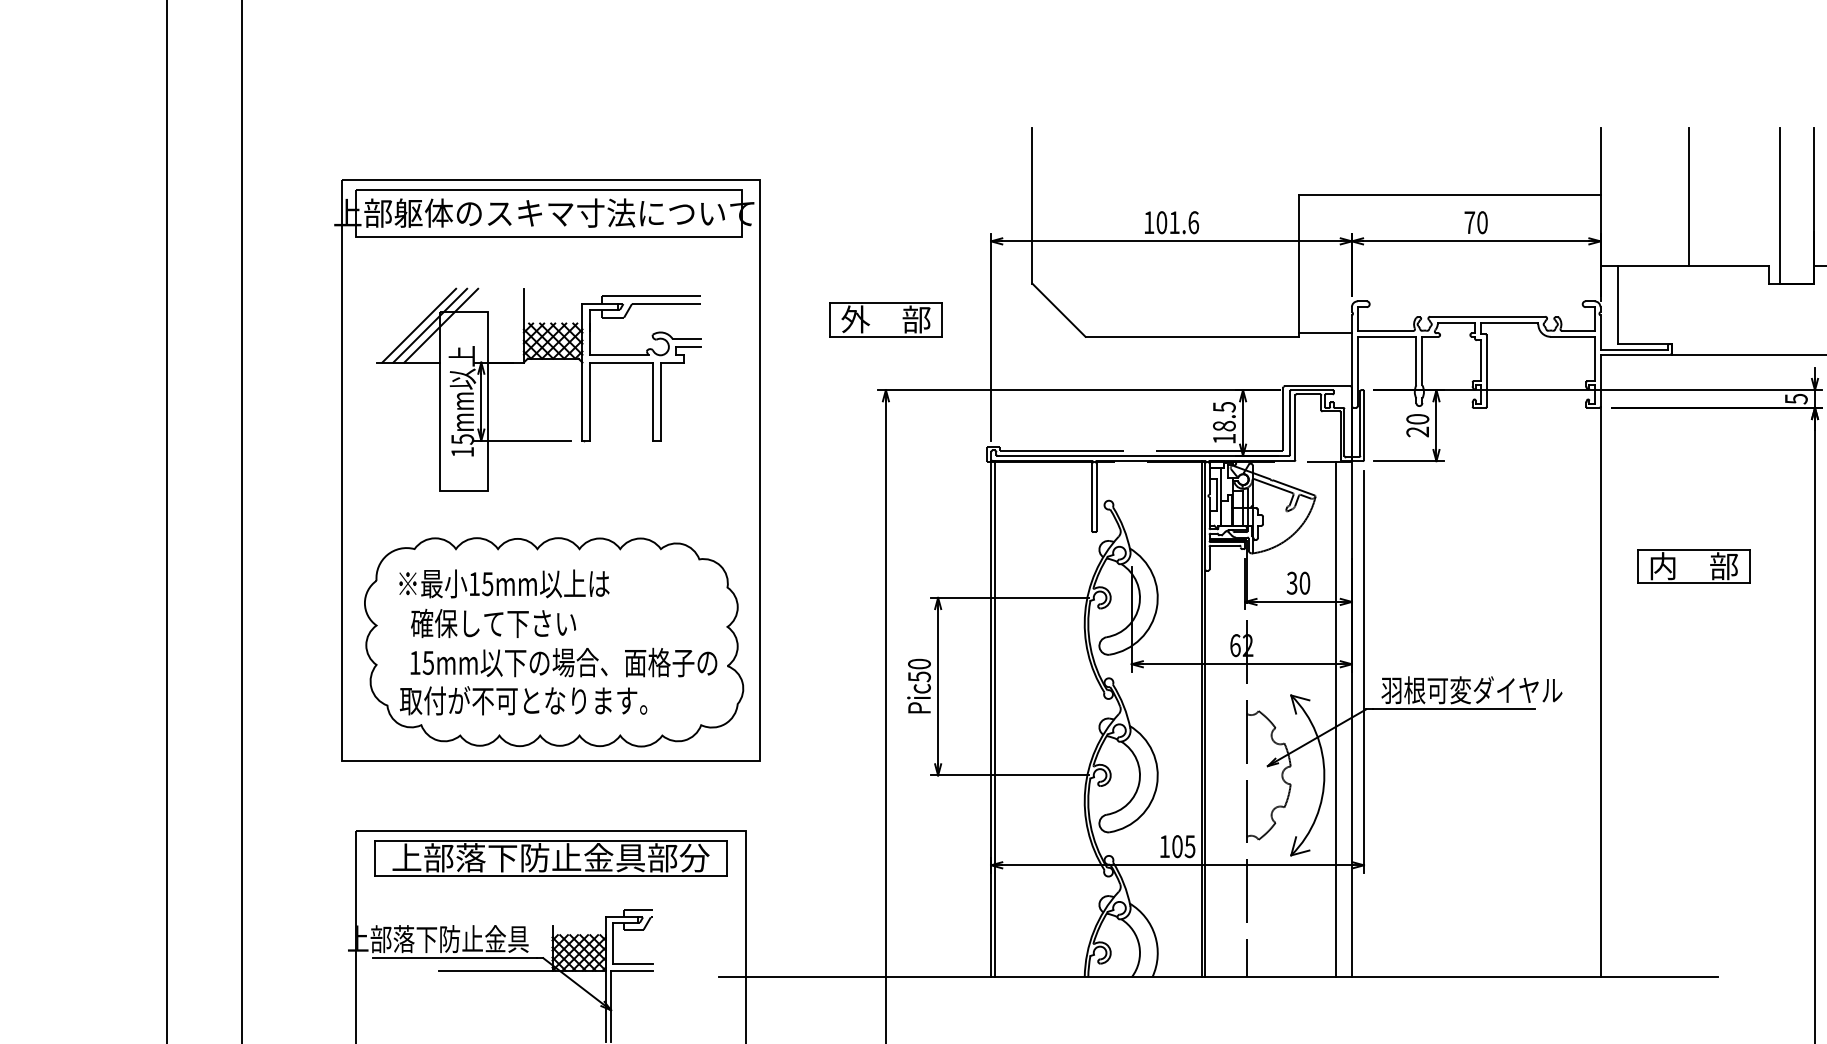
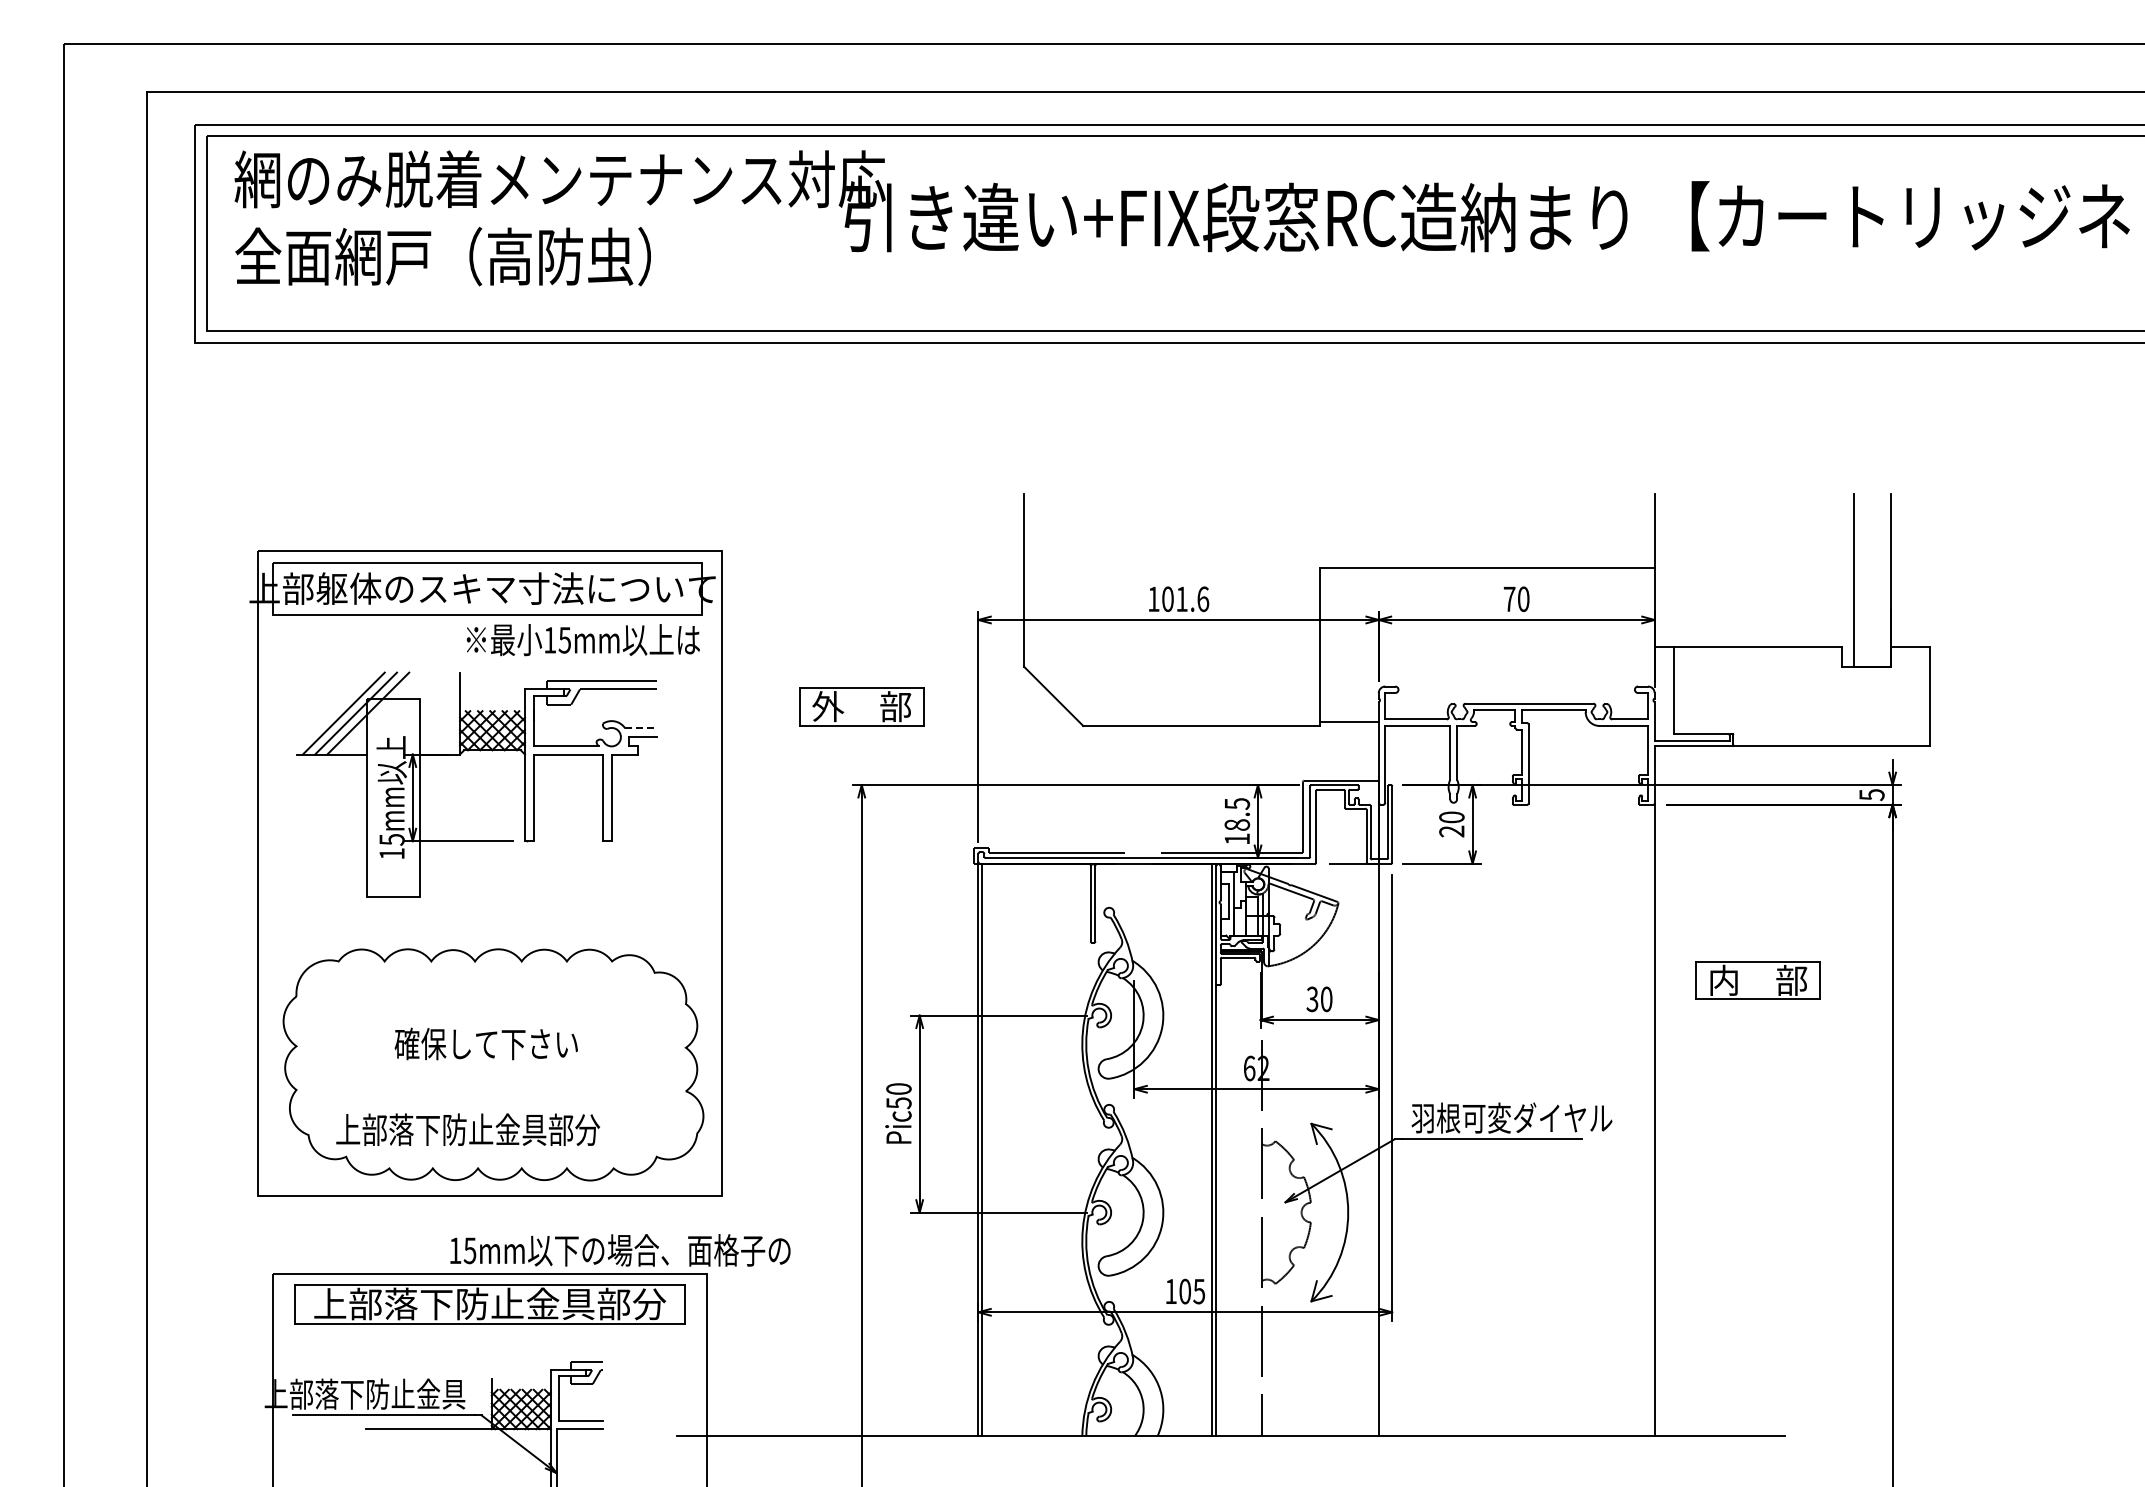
line: (1689, 196) -> (1753, 570), removed
line: (687, 339) -> (641, 728), solid -> dashed
text: (503, 584) -> (582, 640), moved
text: (492, 623) -> (485, 1043), moved
text: (563, 662) -> (620, 1250), moved
text: (524, 700) -> (460, 1129), 取付が不可となります。 -> 上部落下防止金具部分
line: (1335, 719) -> (1360, 1150), removed

